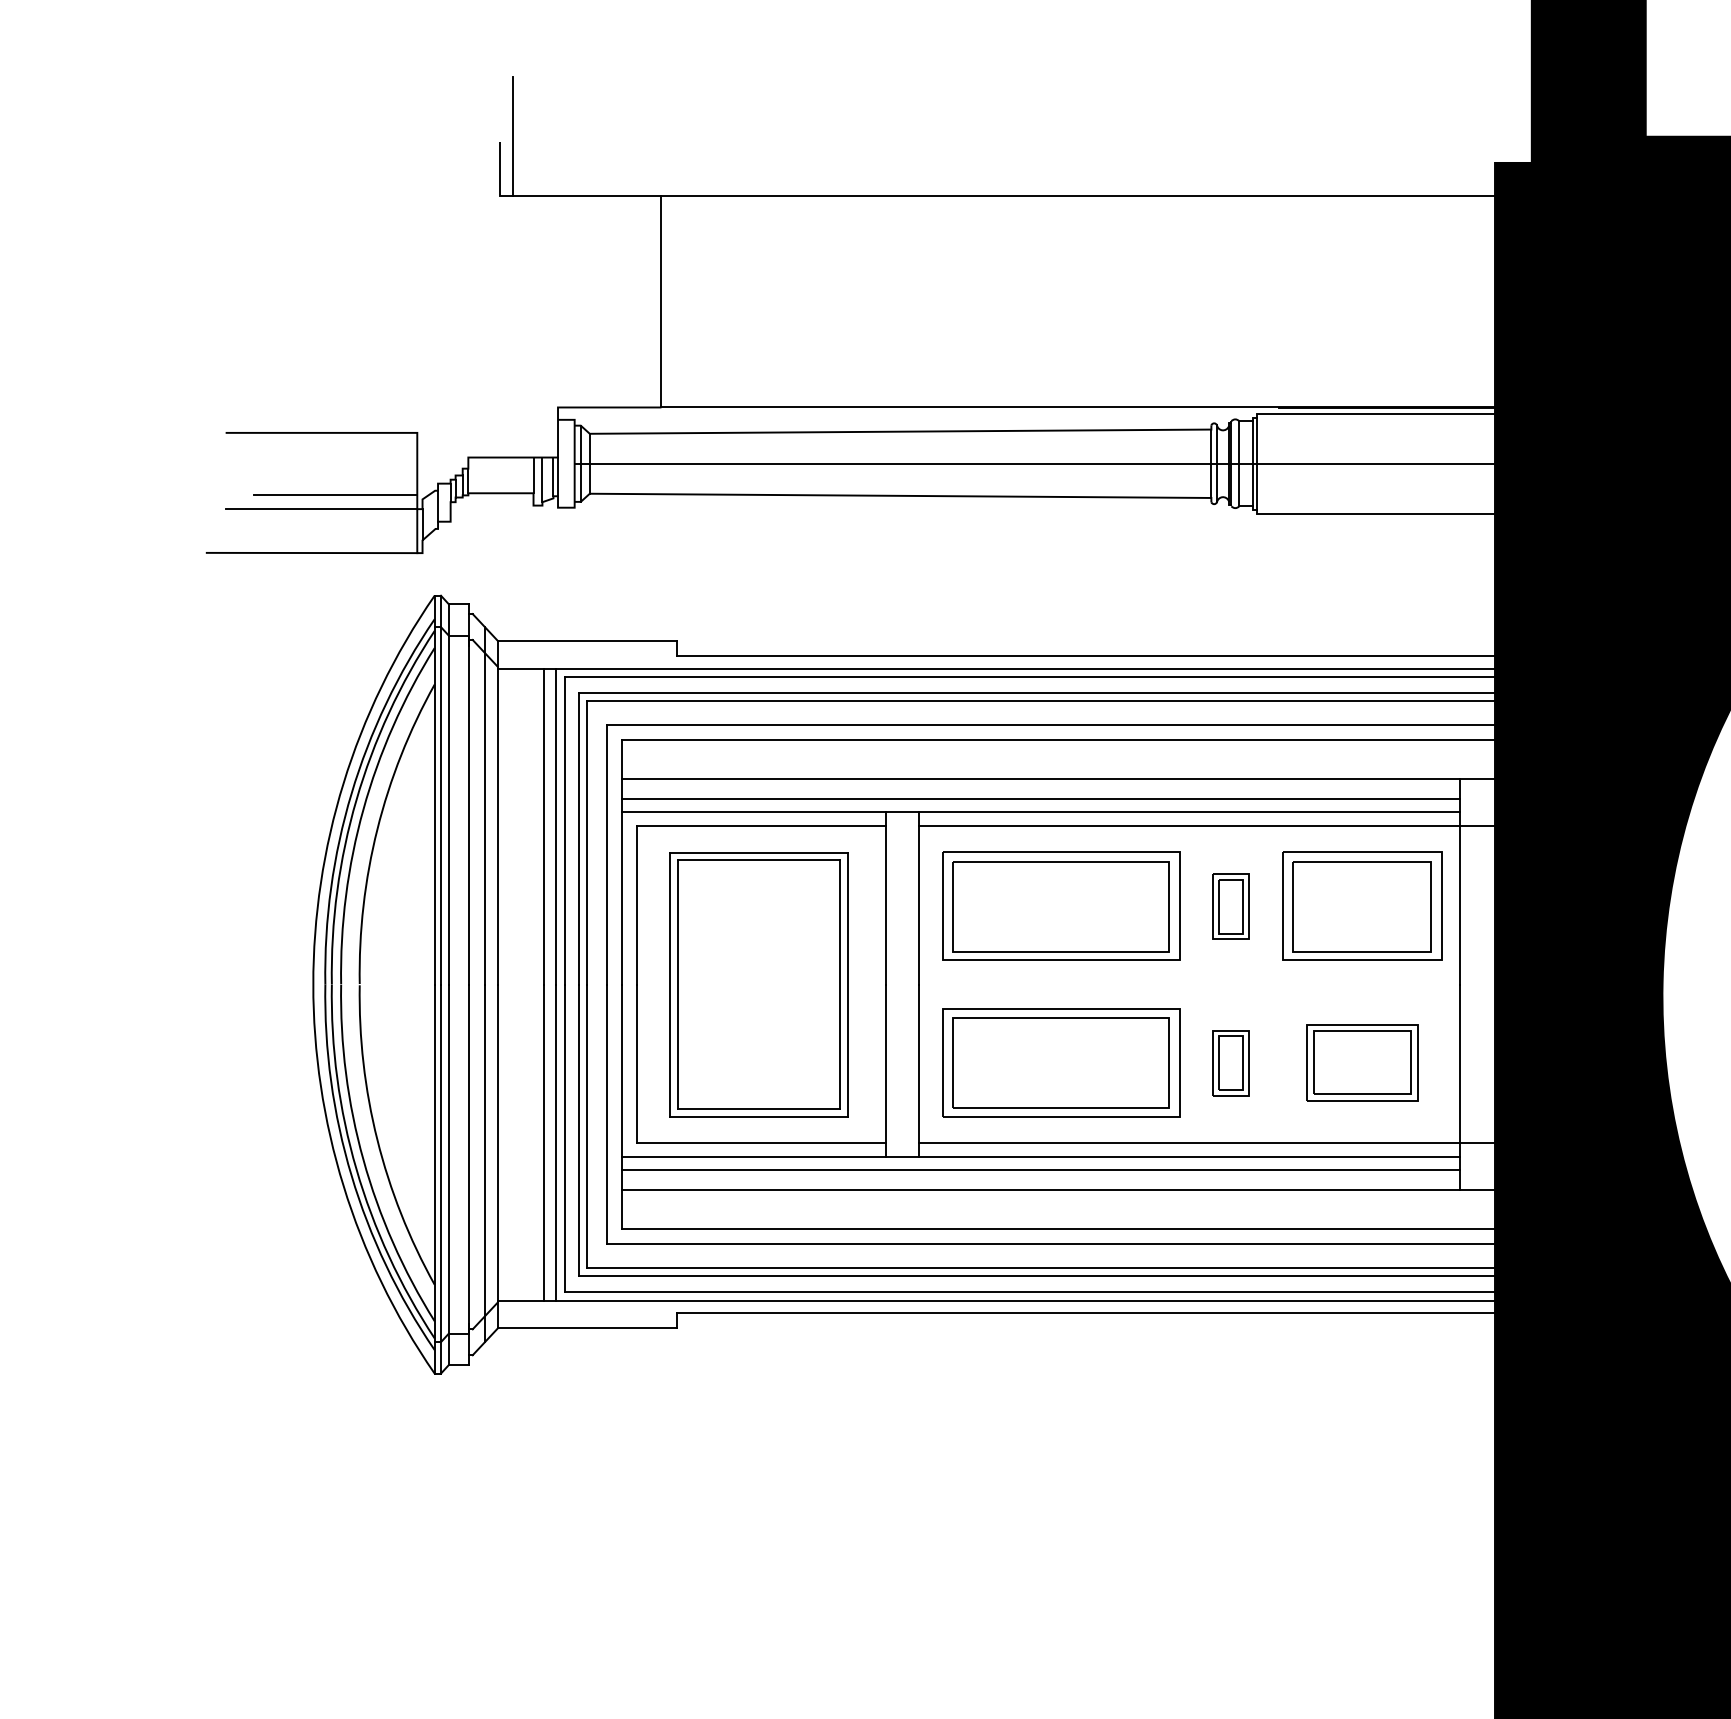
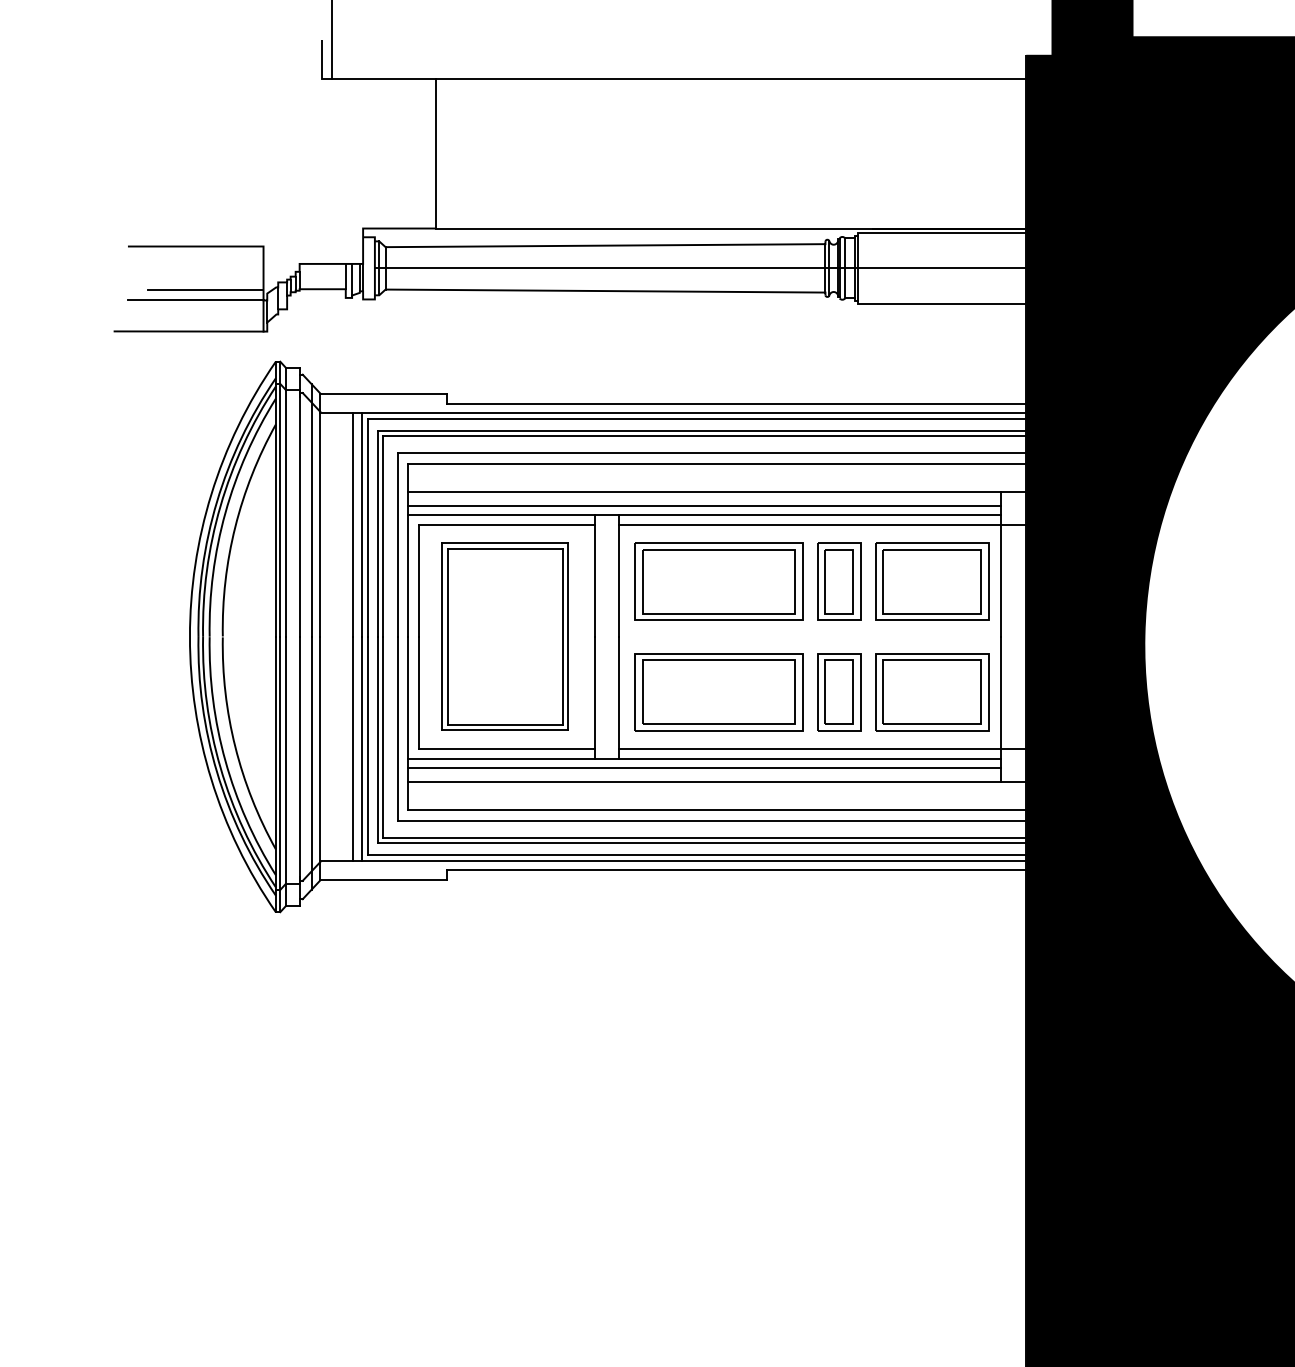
part: (1231, 906) -> (839, 581), size x1.67
part: (1231, 1063) -> (839, 692), size x1.67
part: (1362, 1063) -> (932, 692), size x1.43

